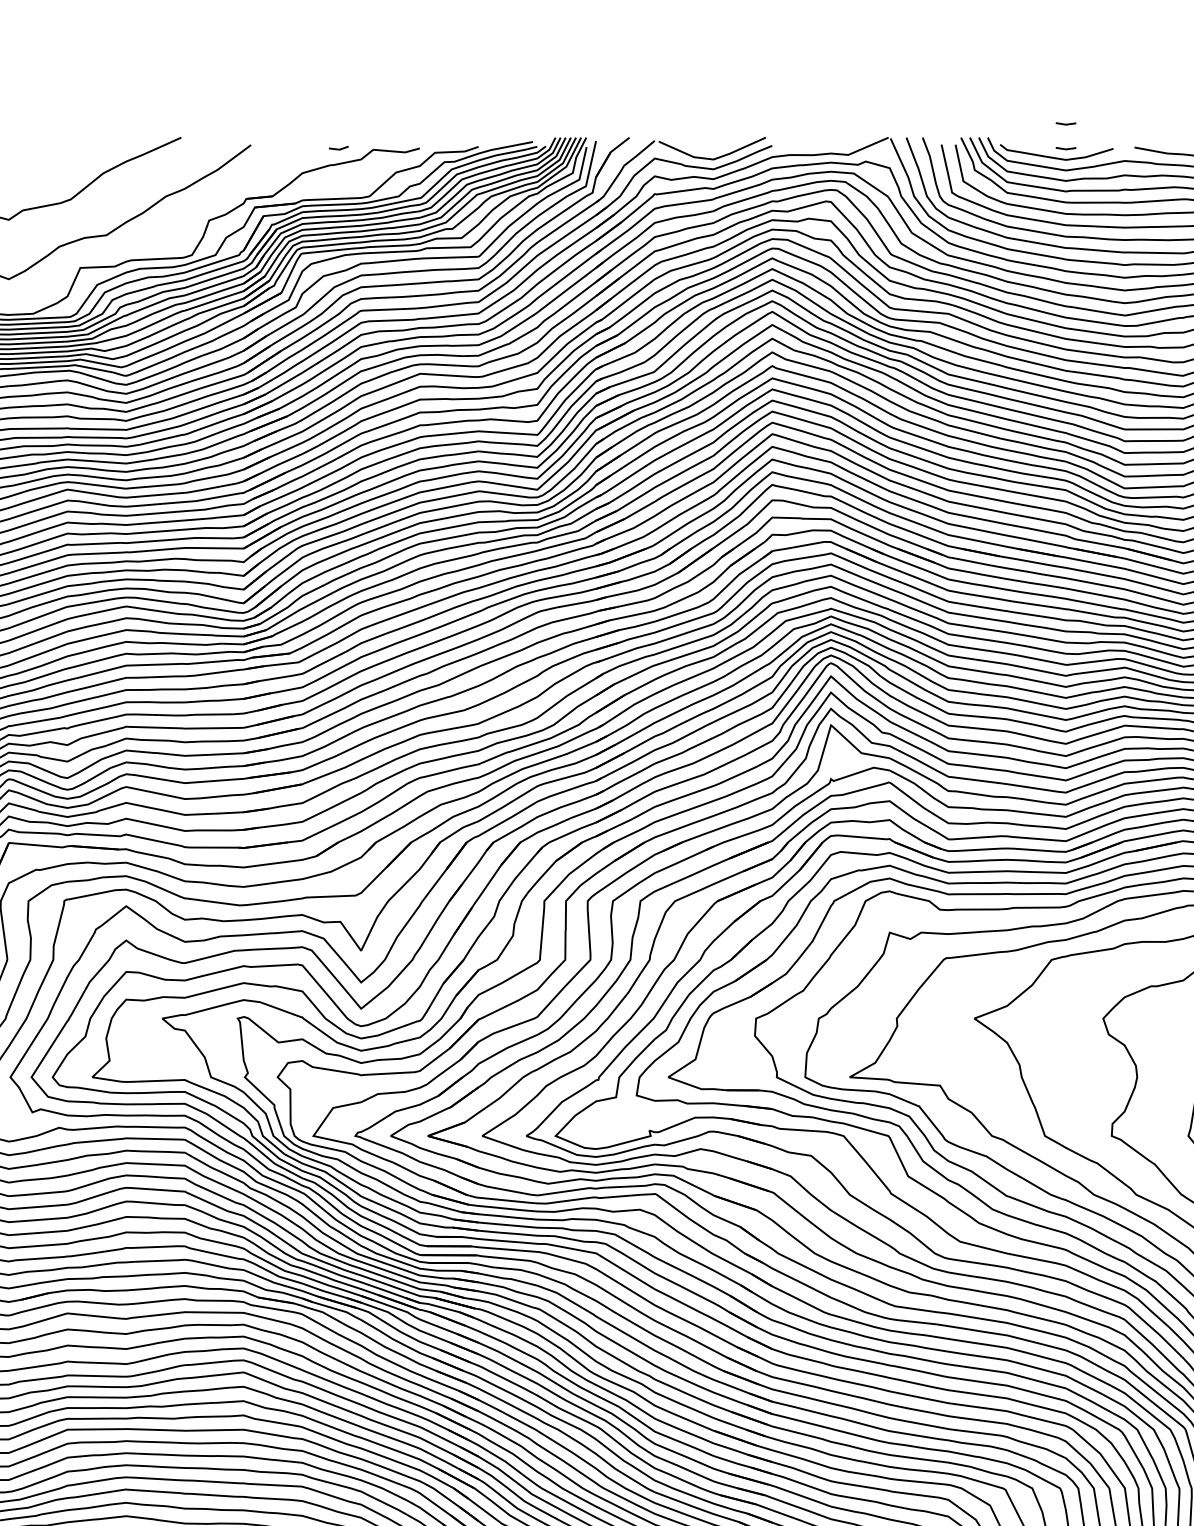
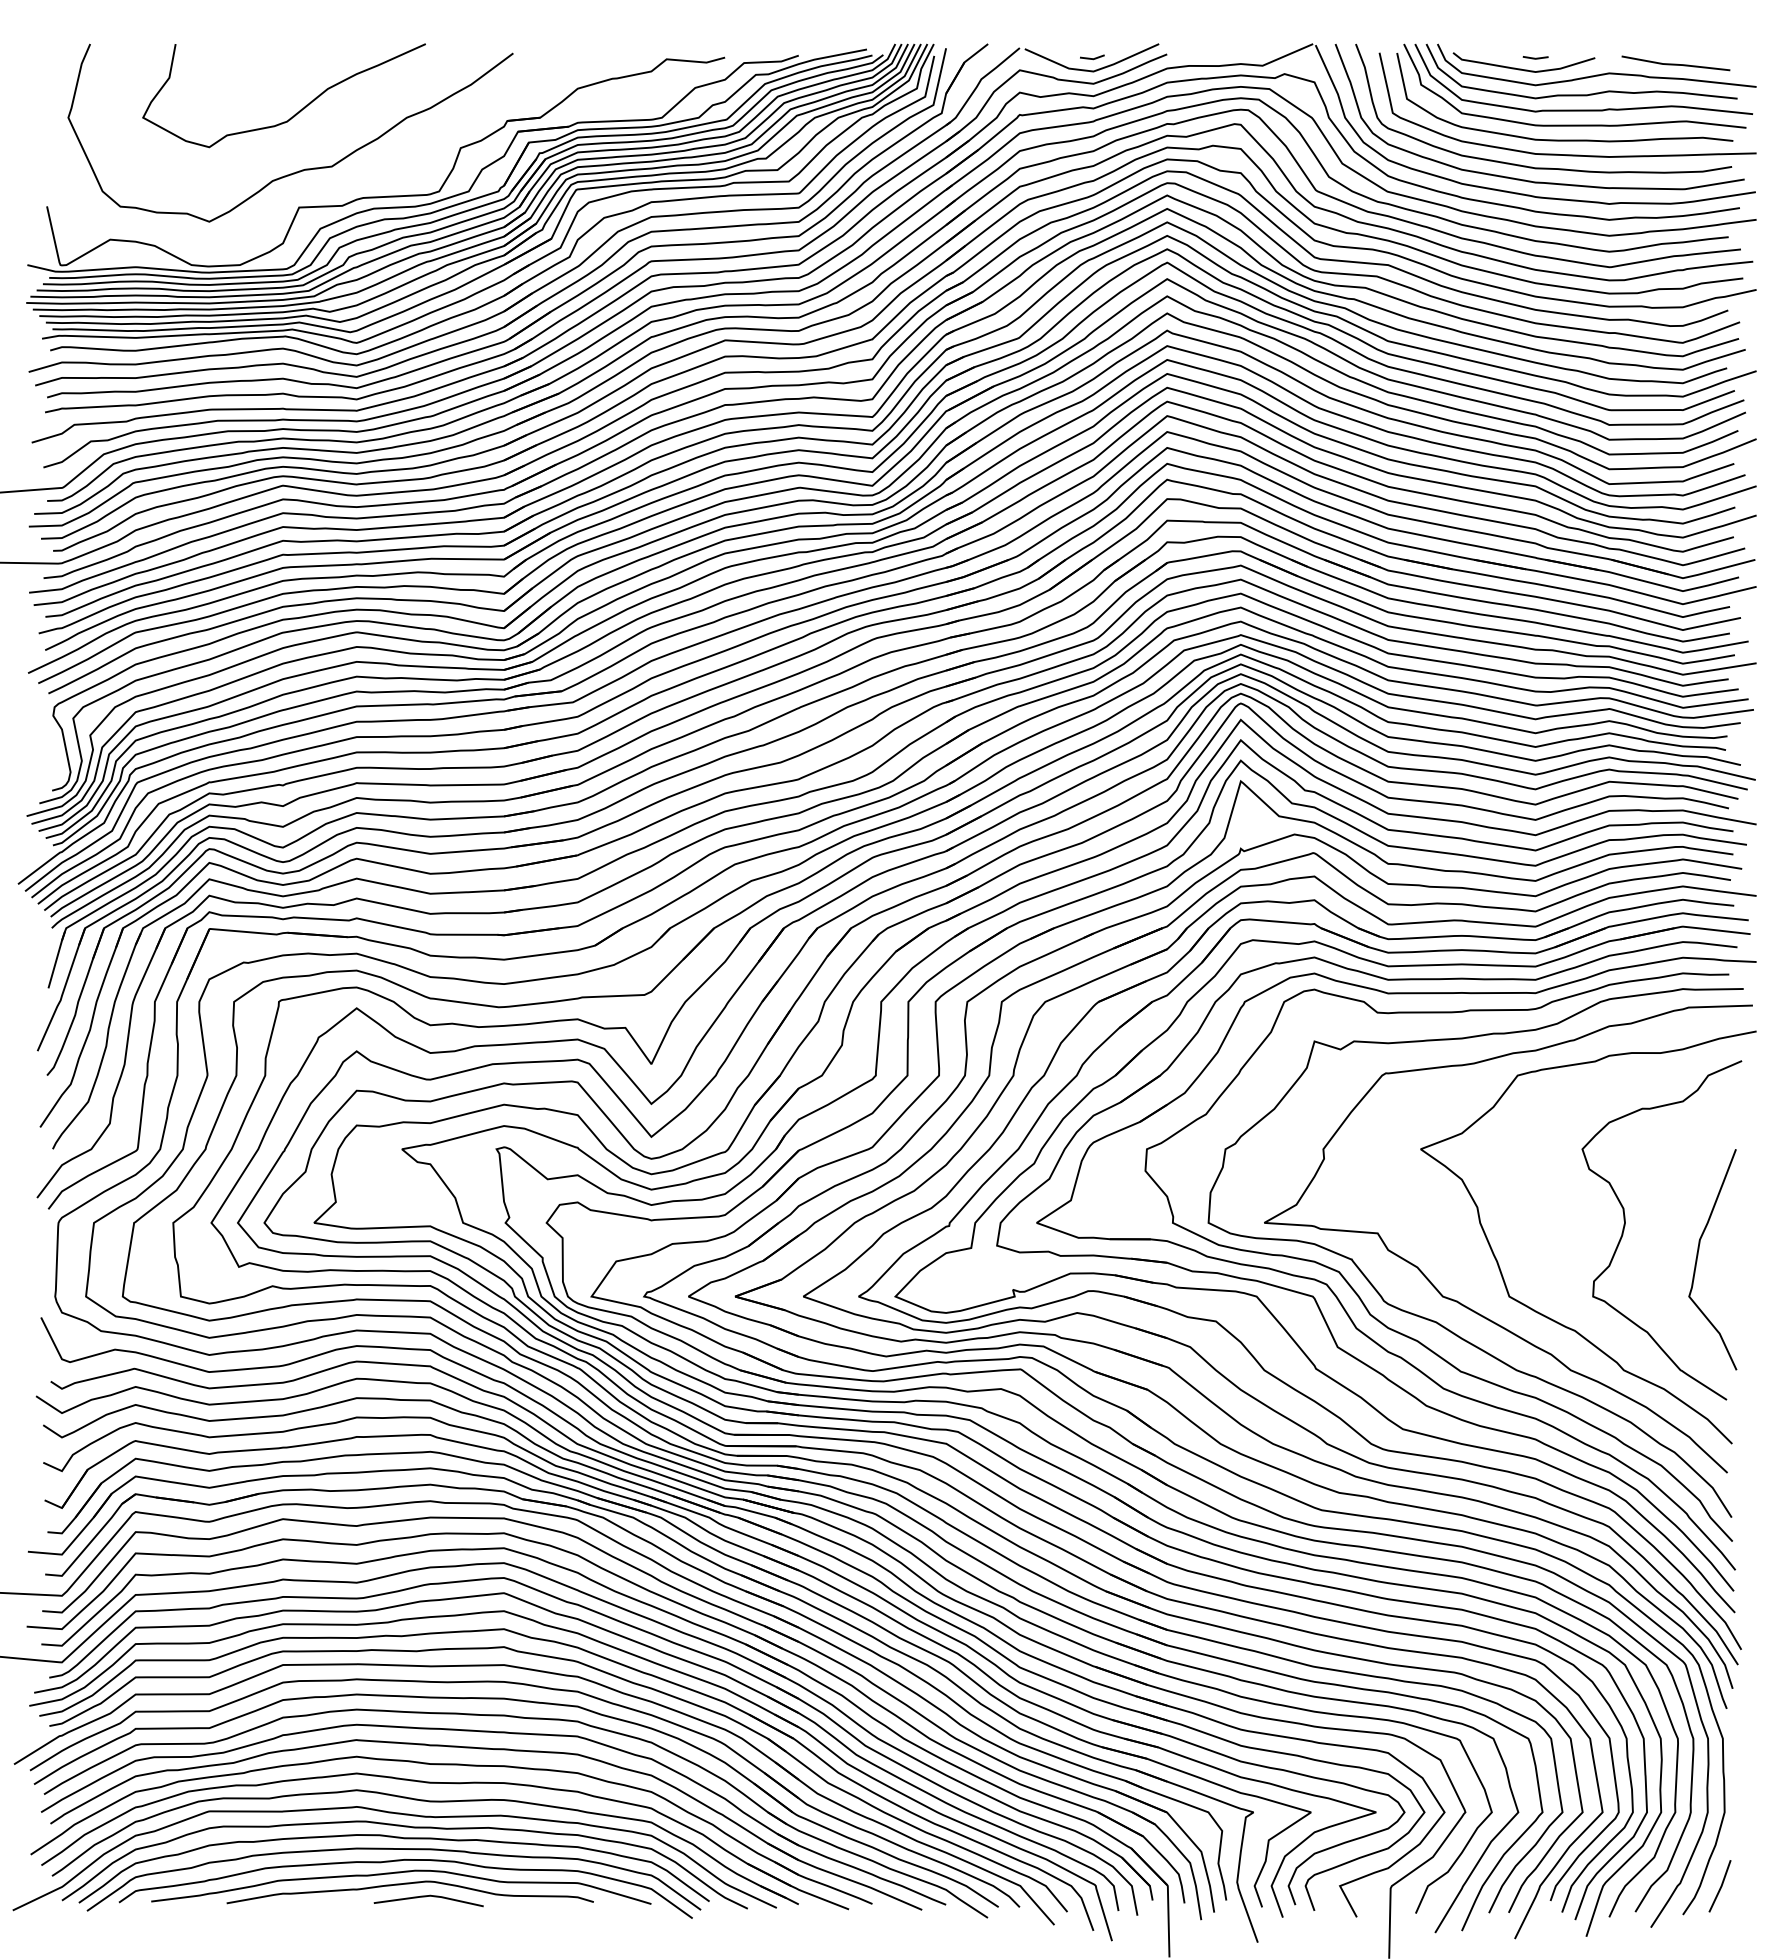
line: (1065, 123) -> (1535, 26), removed
line: (338, 149) -> (1092, 58), moved

